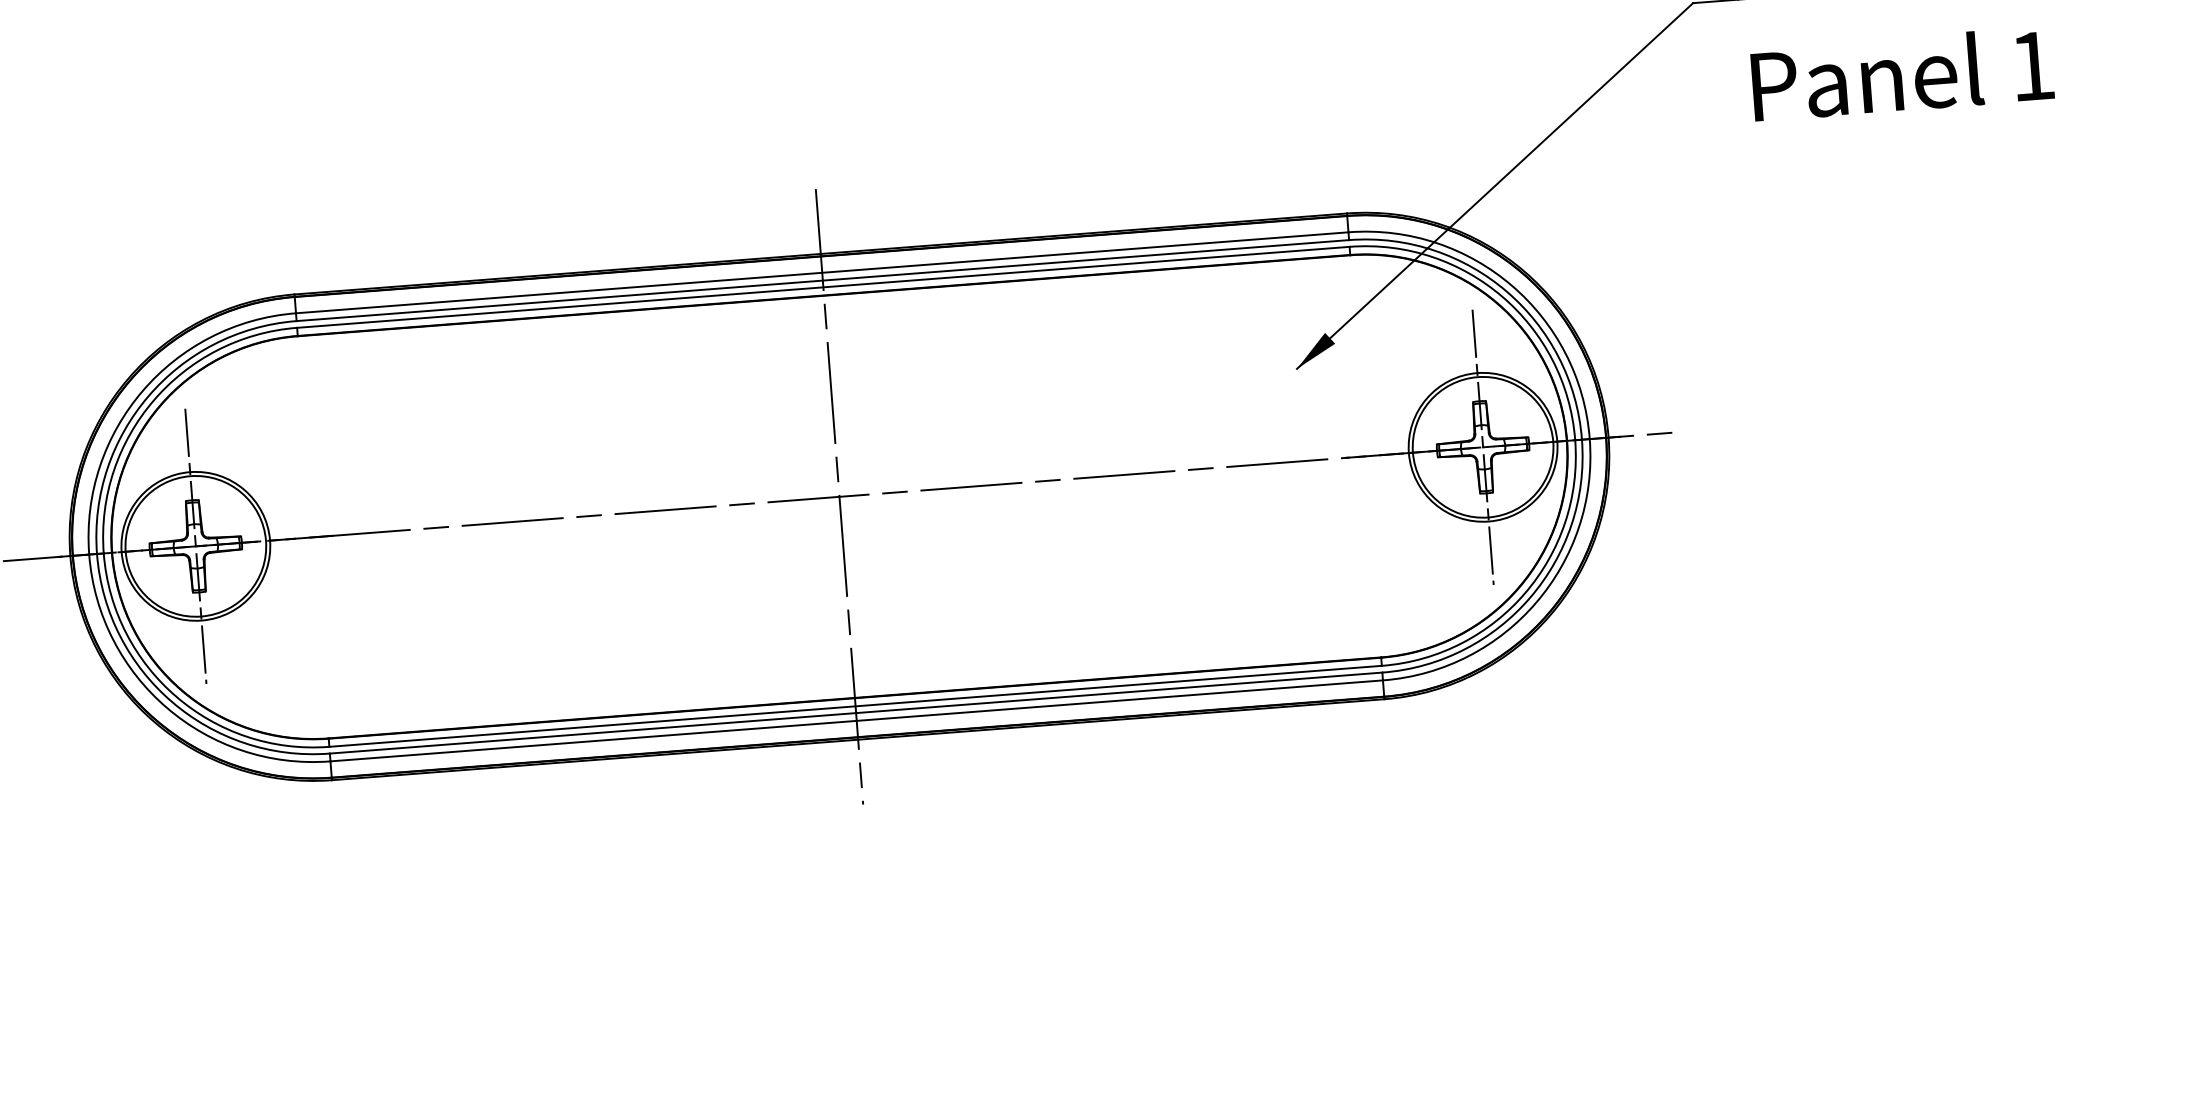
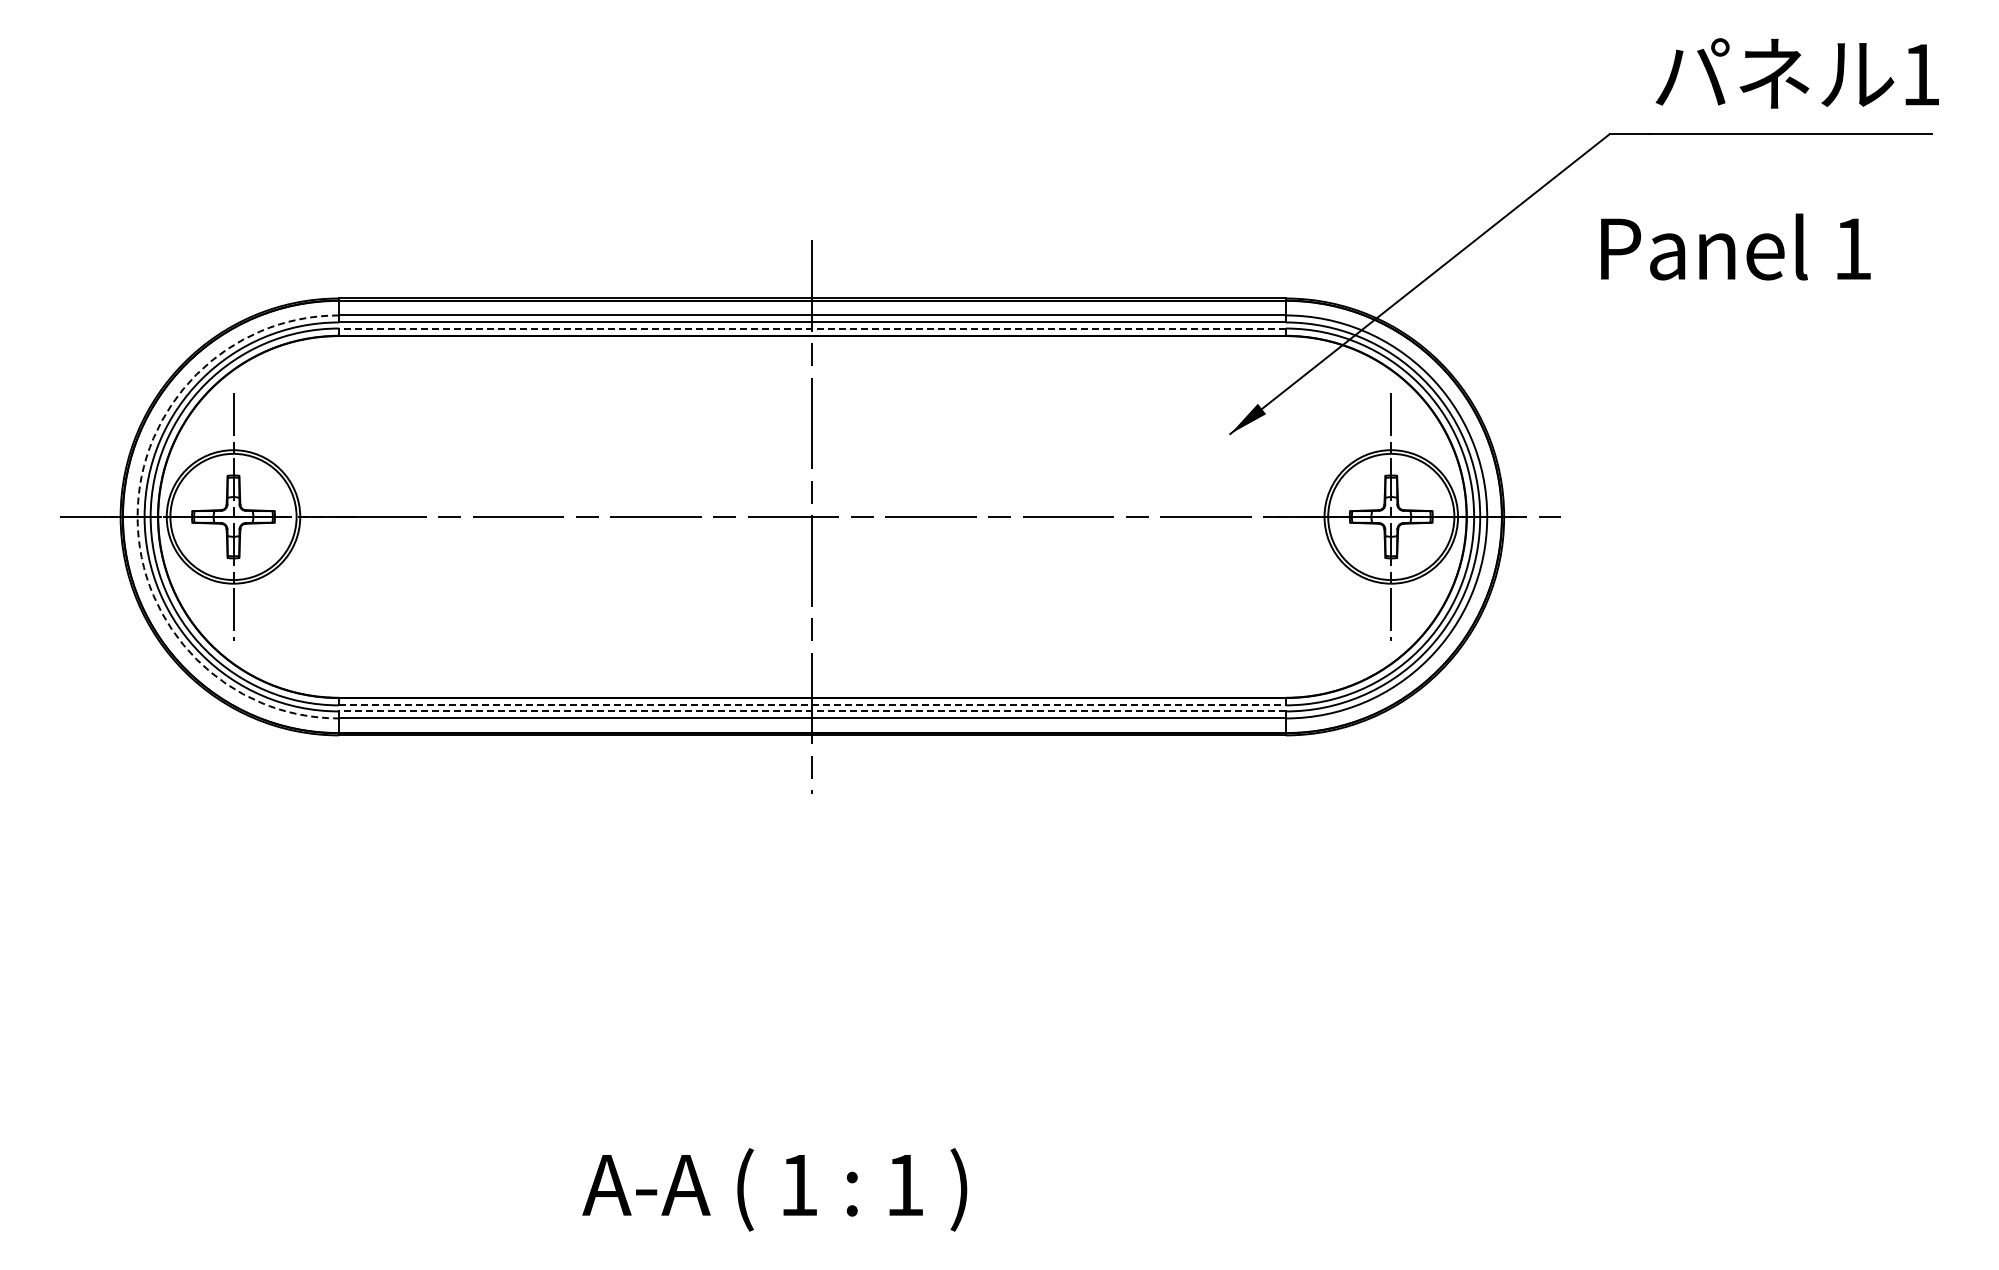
text: (1901, 73) -> (1735, 246), moved
line: (822, 287) -> (811, 328), solid -> dashed
arc: (89, 554) -> (137, 516), solid -> dashed
line: (855, 706) -> (812, 705), solid -> dashed
line: (855, 713) -> (811, 711), solid -> dashed

